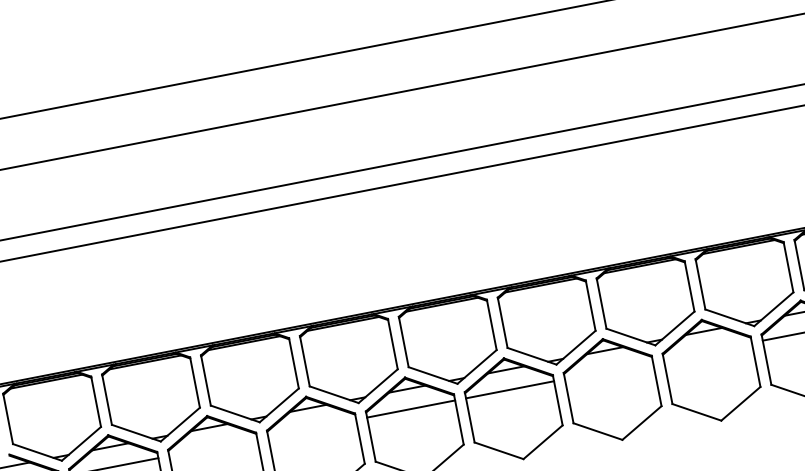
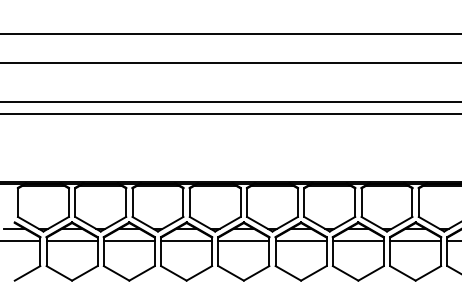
line: (707, 351) -> (415, 240), added
line: (607, 370) -> (357, 240), added
line: (312, 428) -> (186, 240), added
line: (211, 447) -> (128, 240), added

